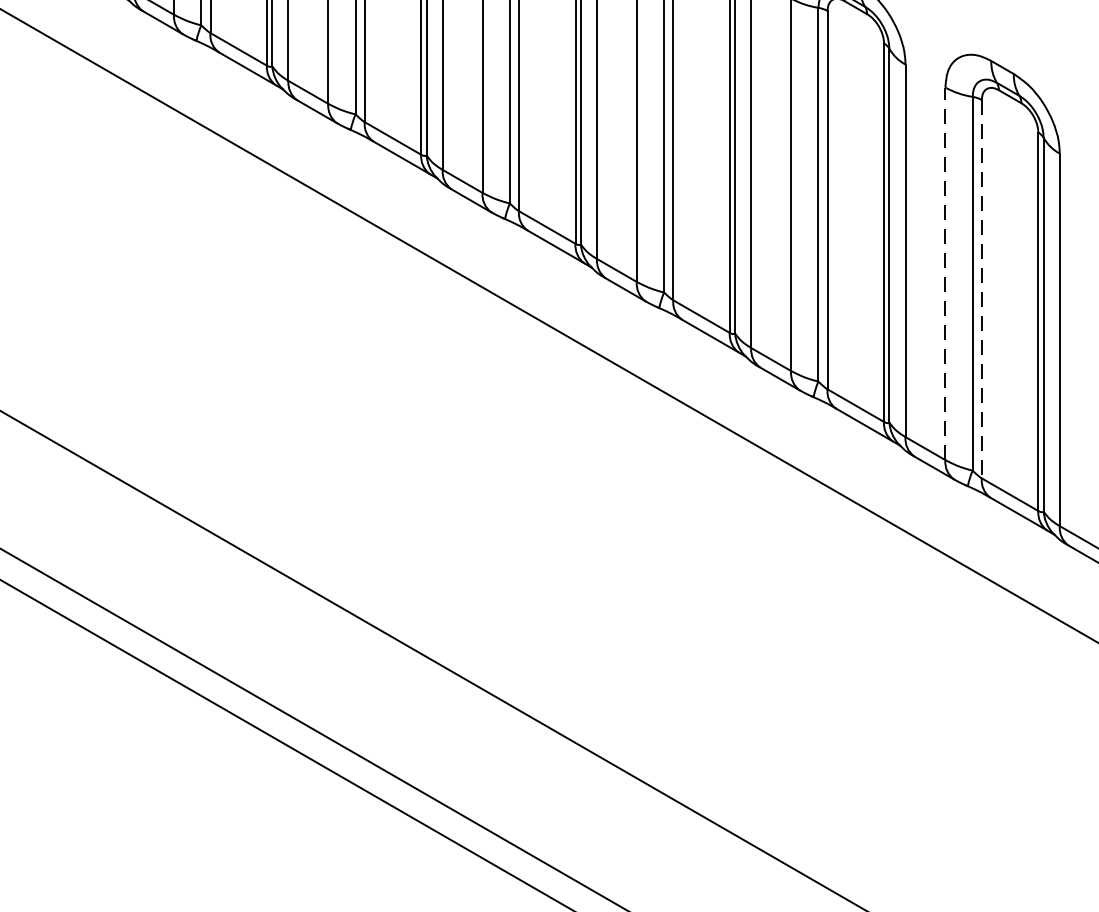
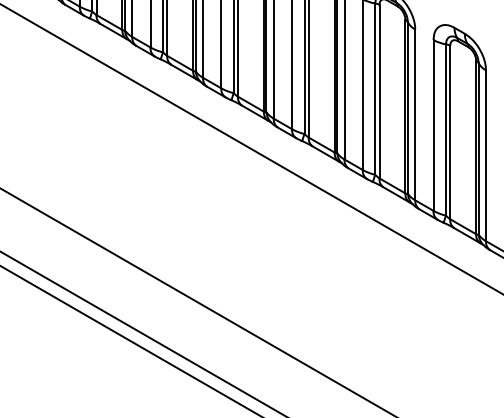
line: (945, 271) -> (433, 124), dashed -> solid
line: (982, 289) -> (450, 132), dashed -> solid

